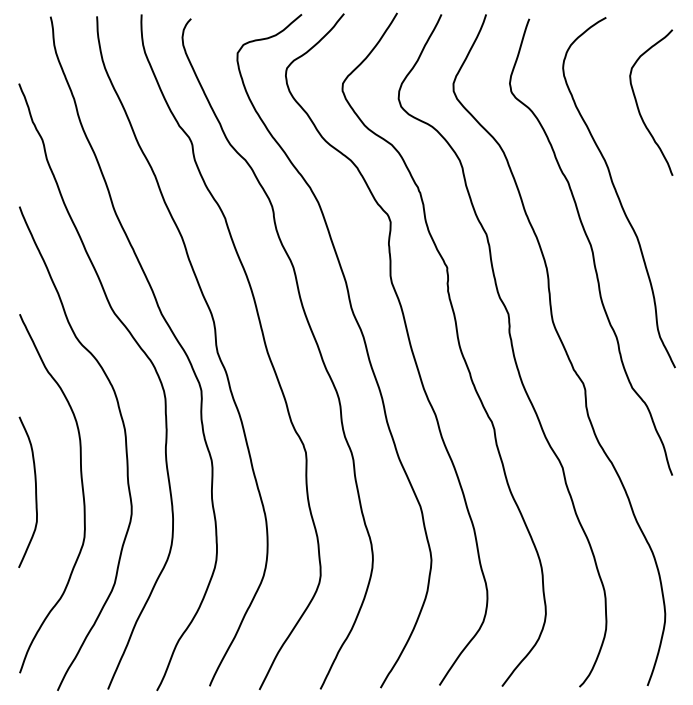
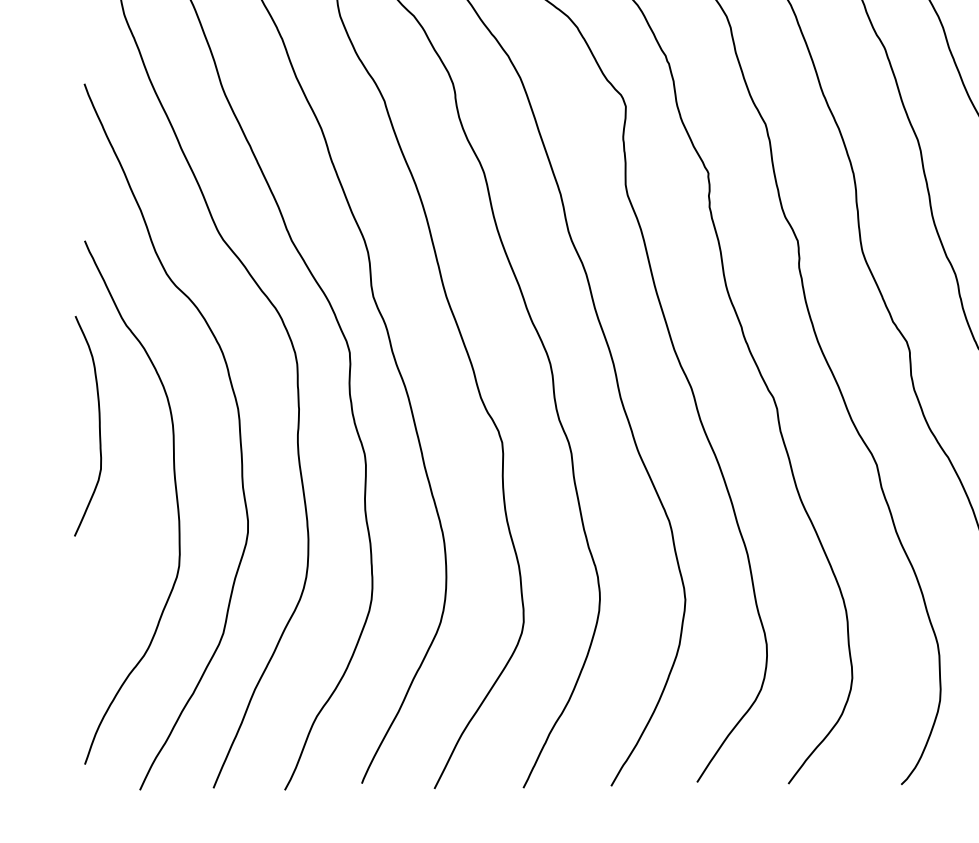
curve: (35, 491) -> (98, 425), moved

